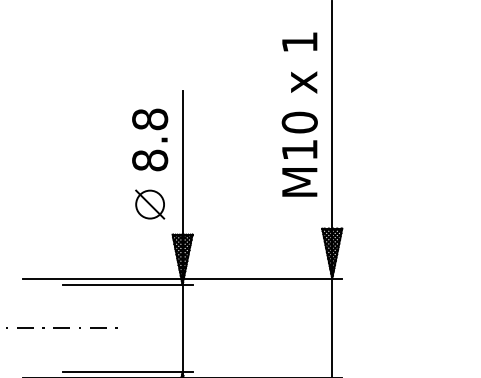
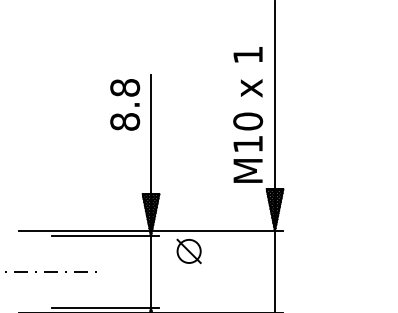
text: (300, 114) -> (248, 114), moved
text: (150, 139) -> (125, 104), moved
part: (149, 204) -> (188, 251), moved

